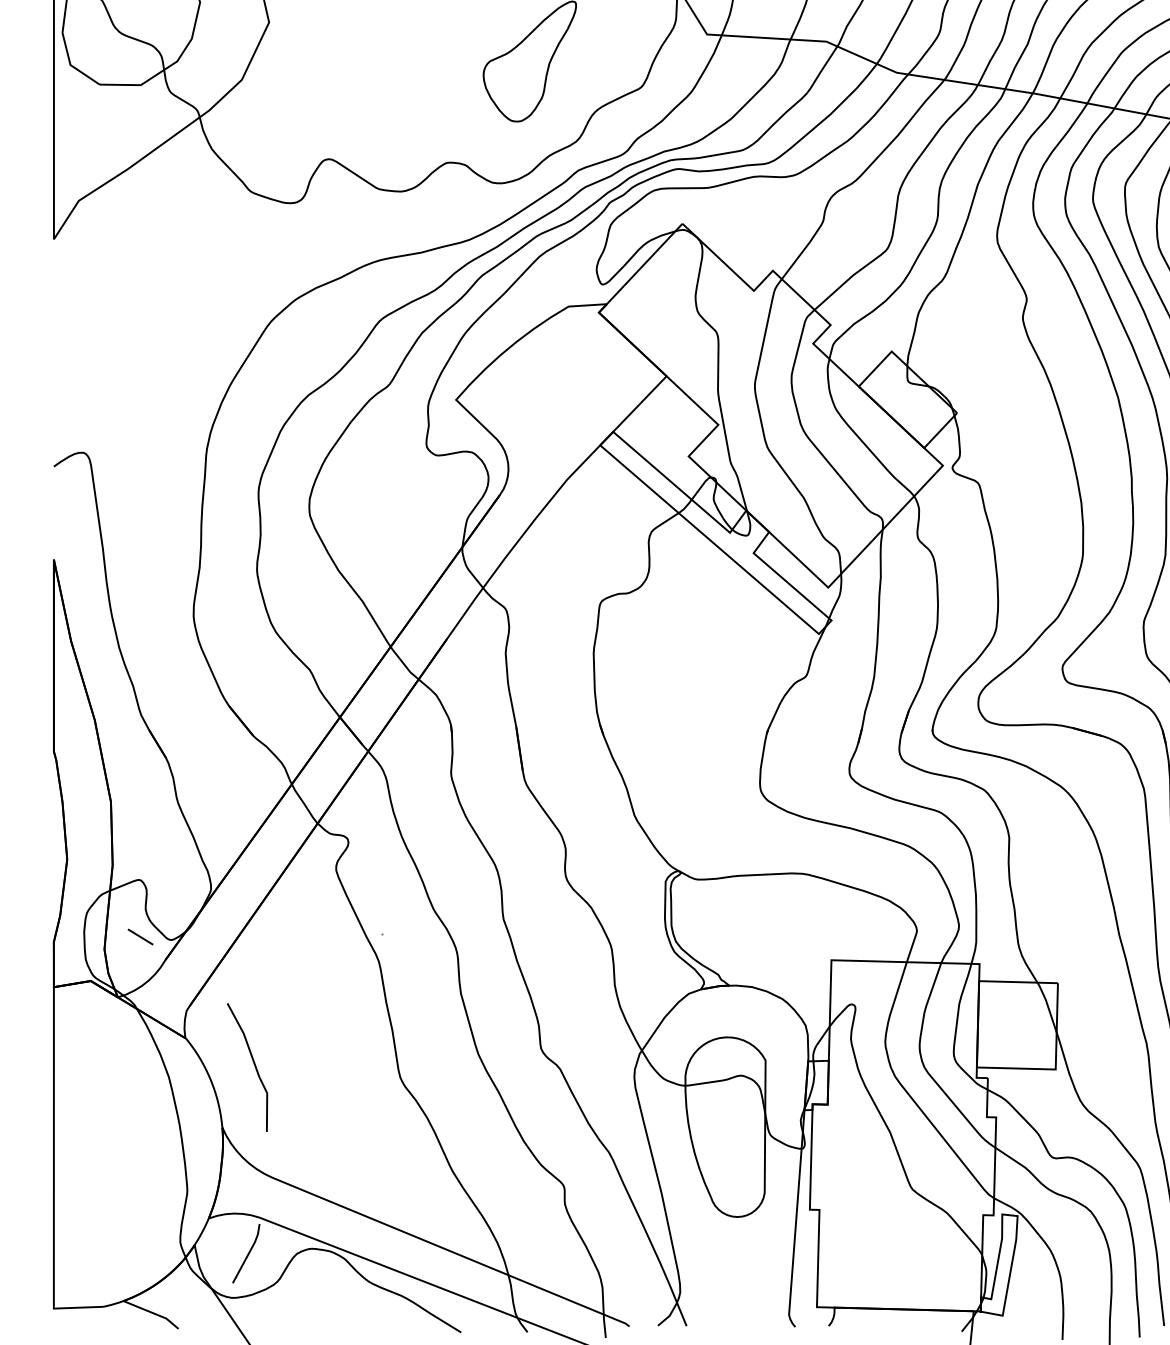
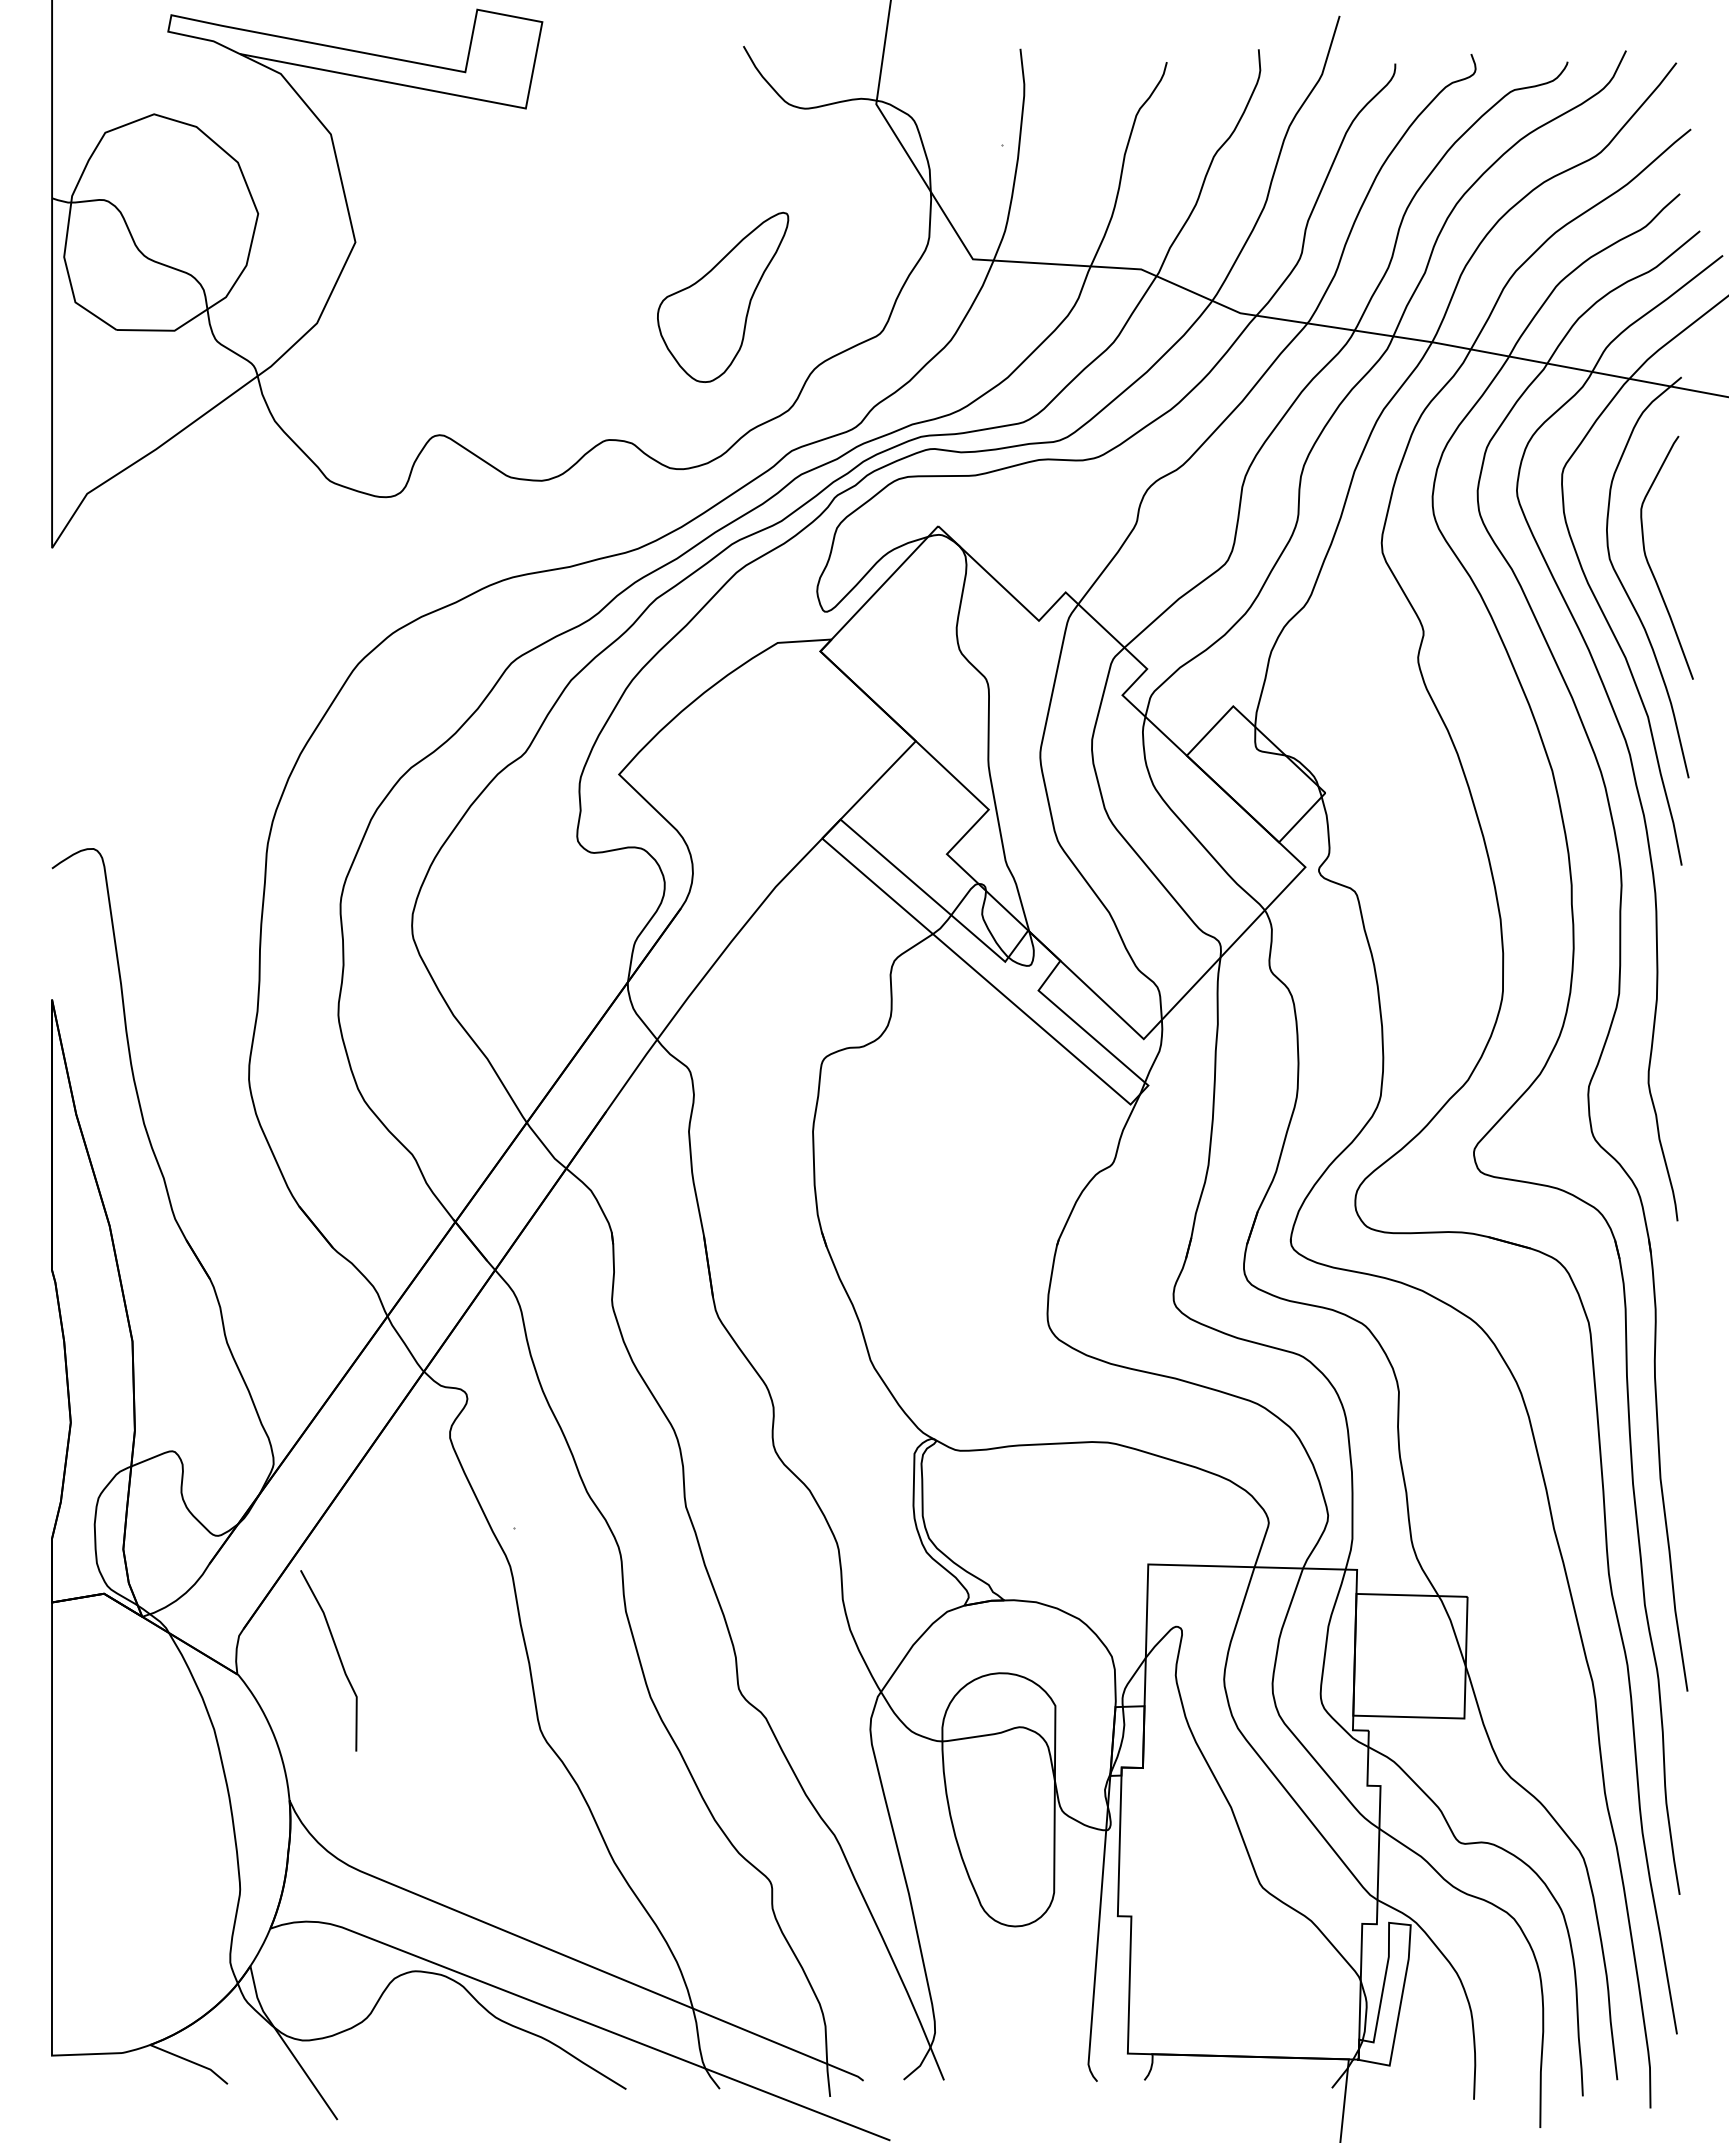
line: (140, 936) -> (173, 1531), removed
curve: (254, 1065) -> (338, 1657), moved
line: (247, 1253) -> (325, 1978), removed

